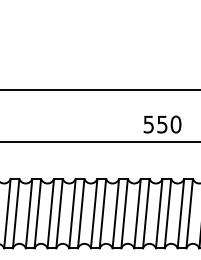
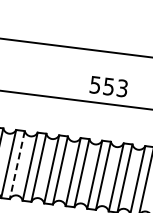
text: (175, 124) -> (121, 88), 550 -> 553
line: (81, 213) -> (17, 164), solid -> dashed

